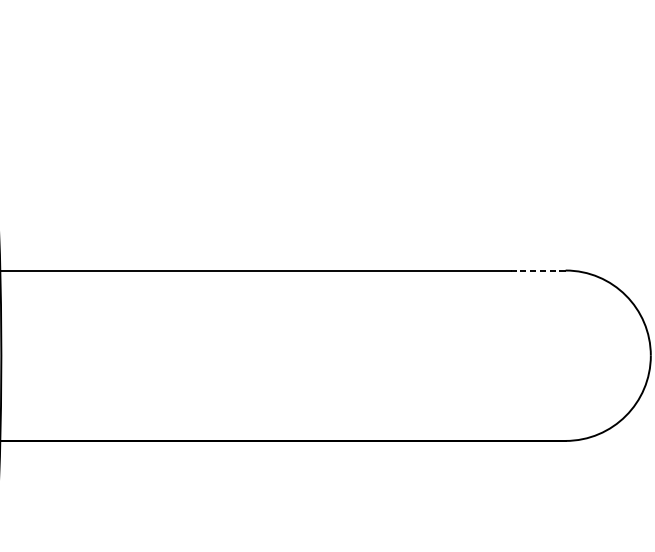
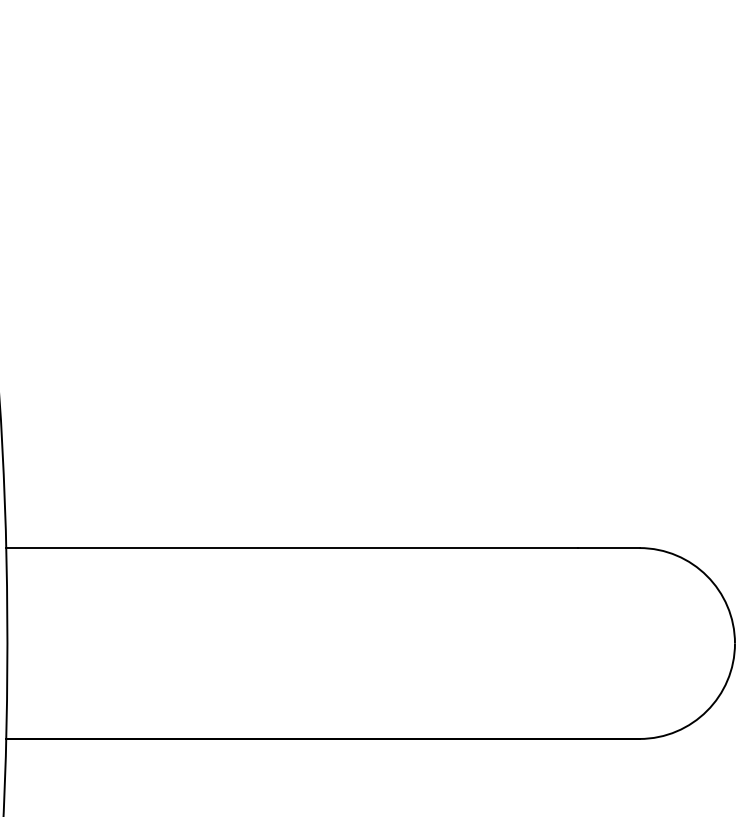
line: (537, 270) -> (608, 548), dashed -> solid

